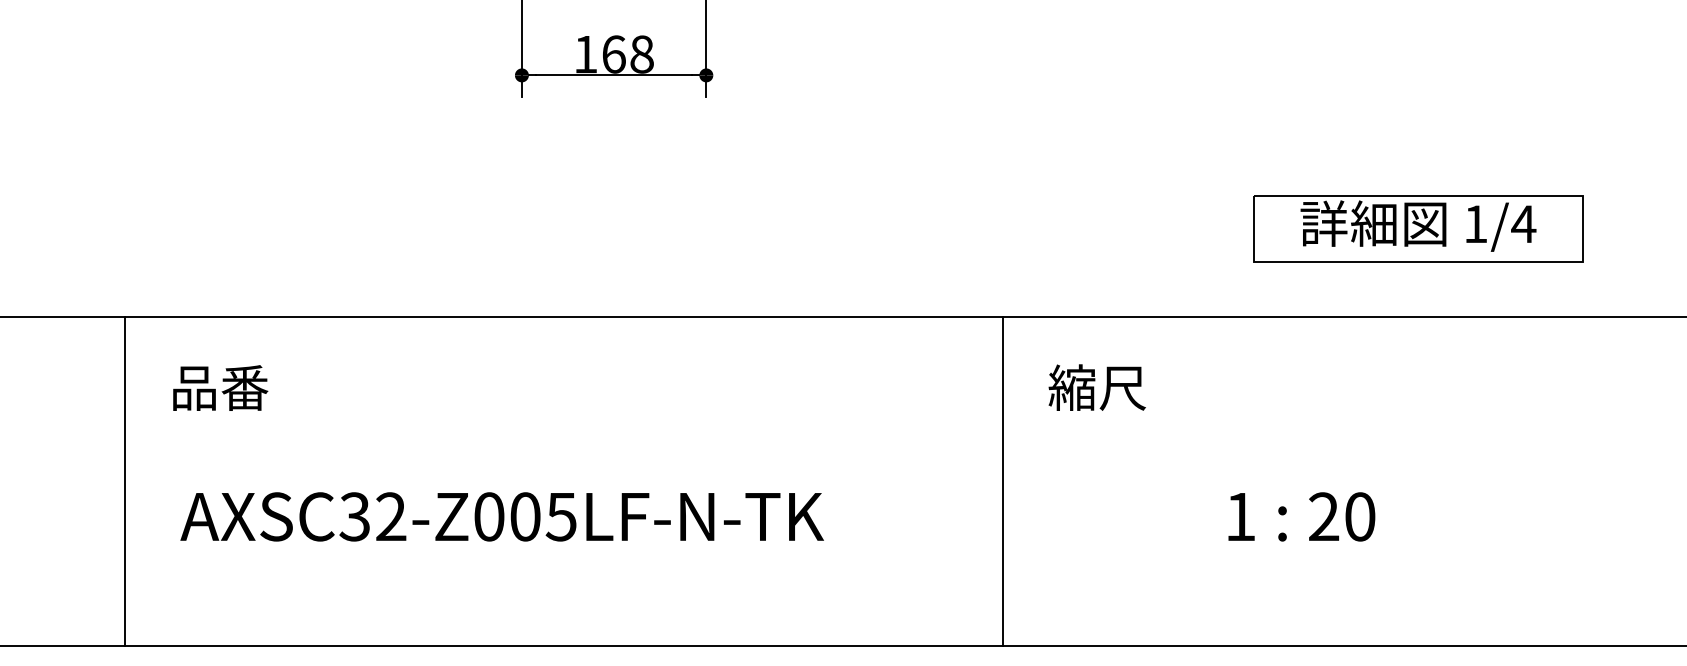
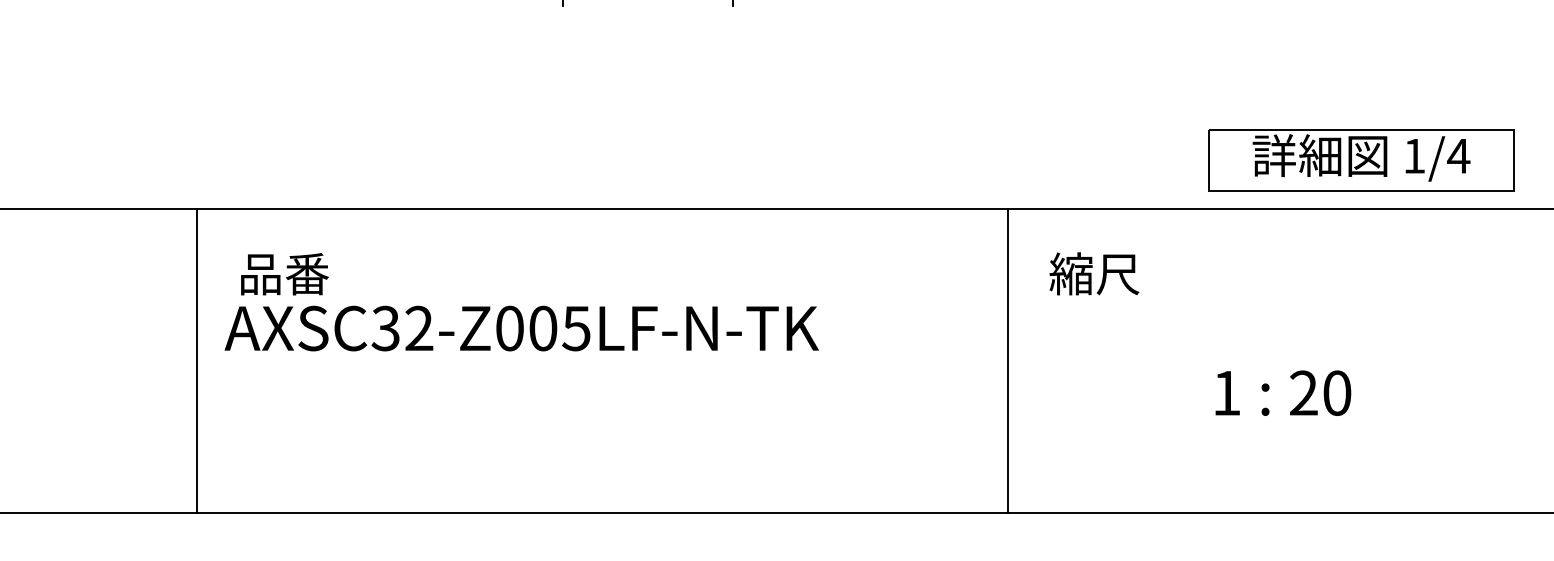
part: (1418, 228) -> (1361, 160), moved
text: (501, 516) -> (521, 328), moved

